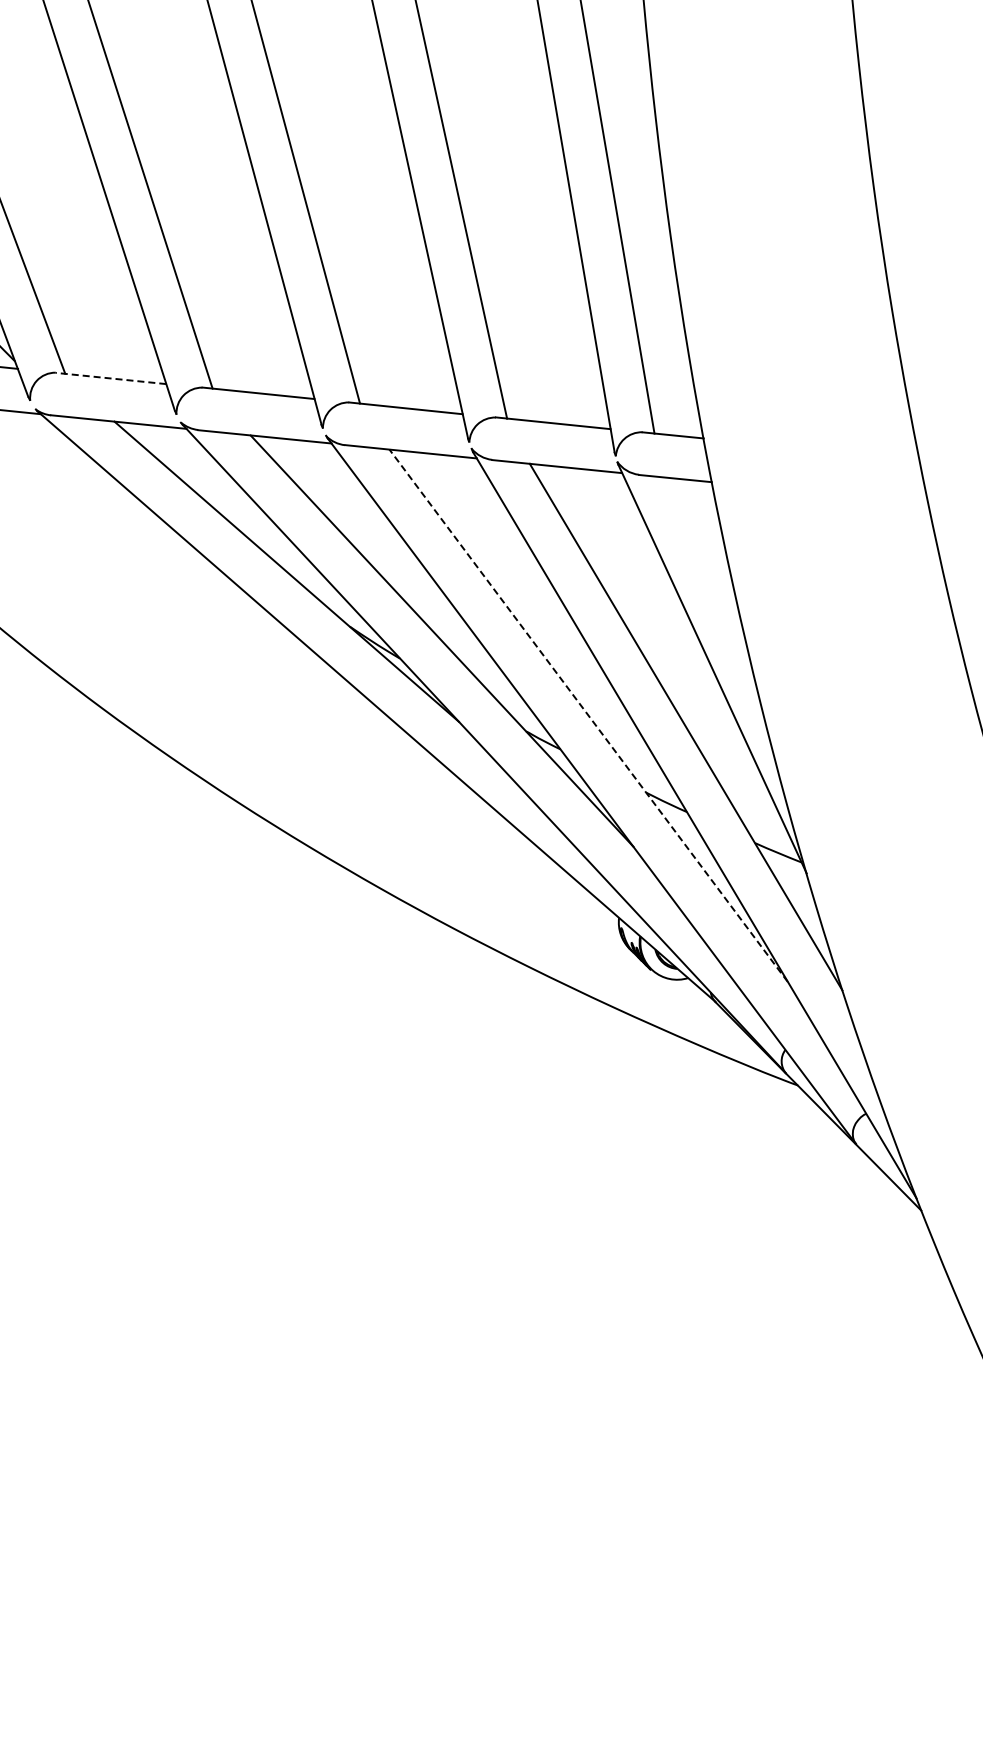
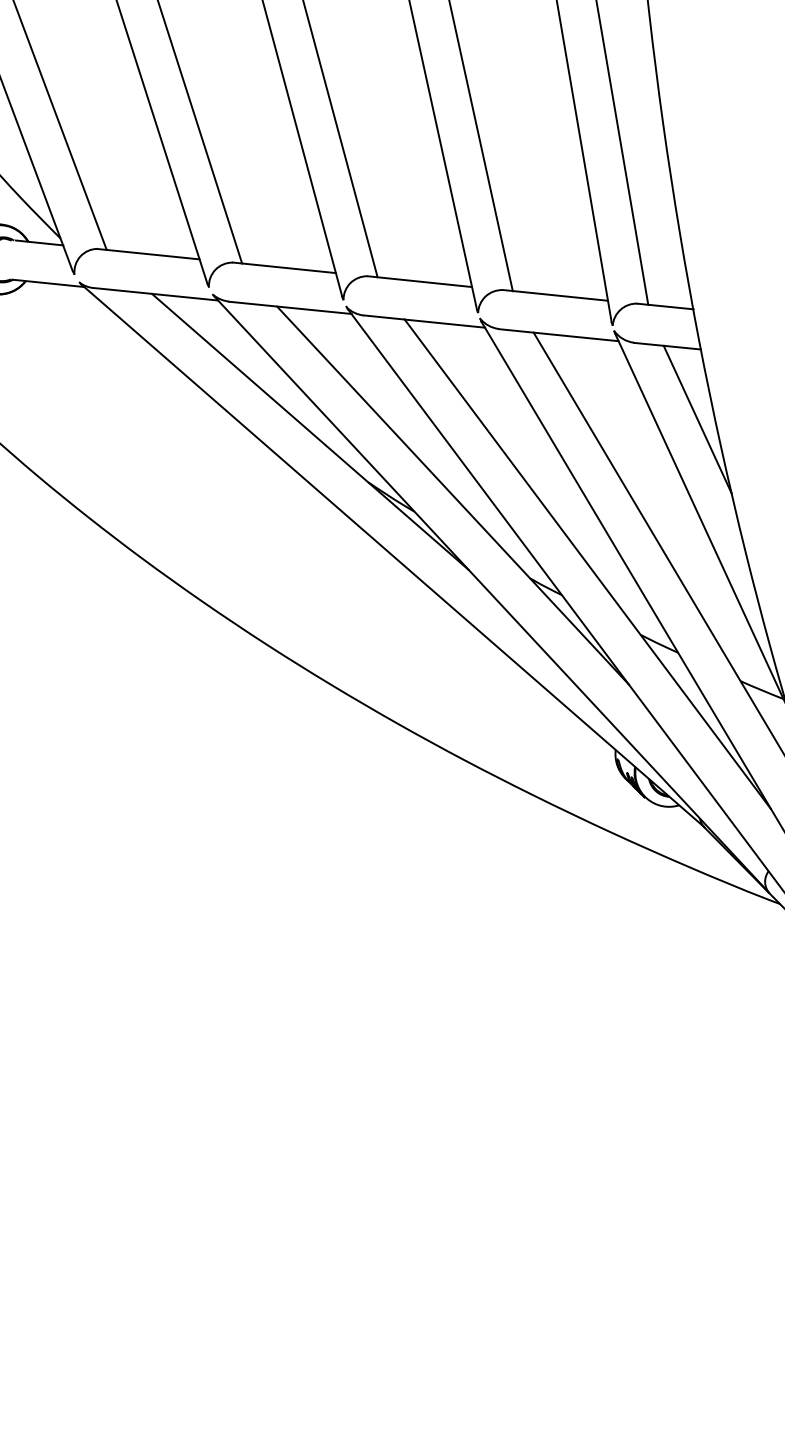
line: (110, 378) -> (148, 254), dashed -> solid
line: (708, 558) -> (697, 419), added
line: (588, 715) -> (587, 563), dashed -> solid

